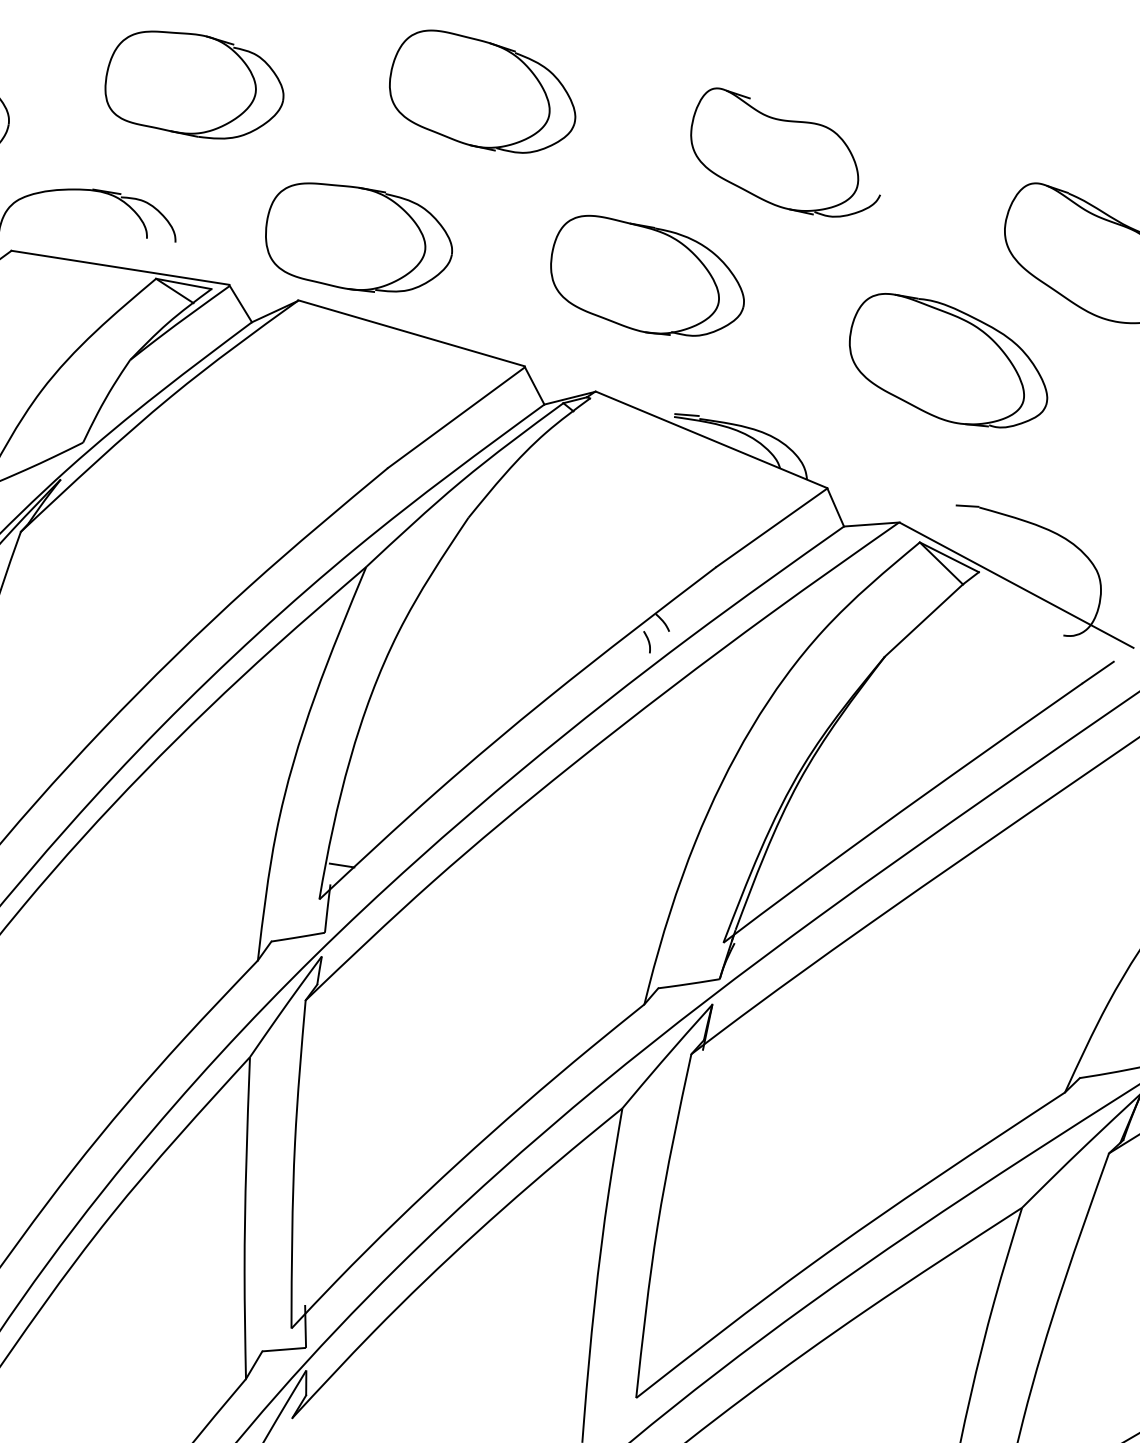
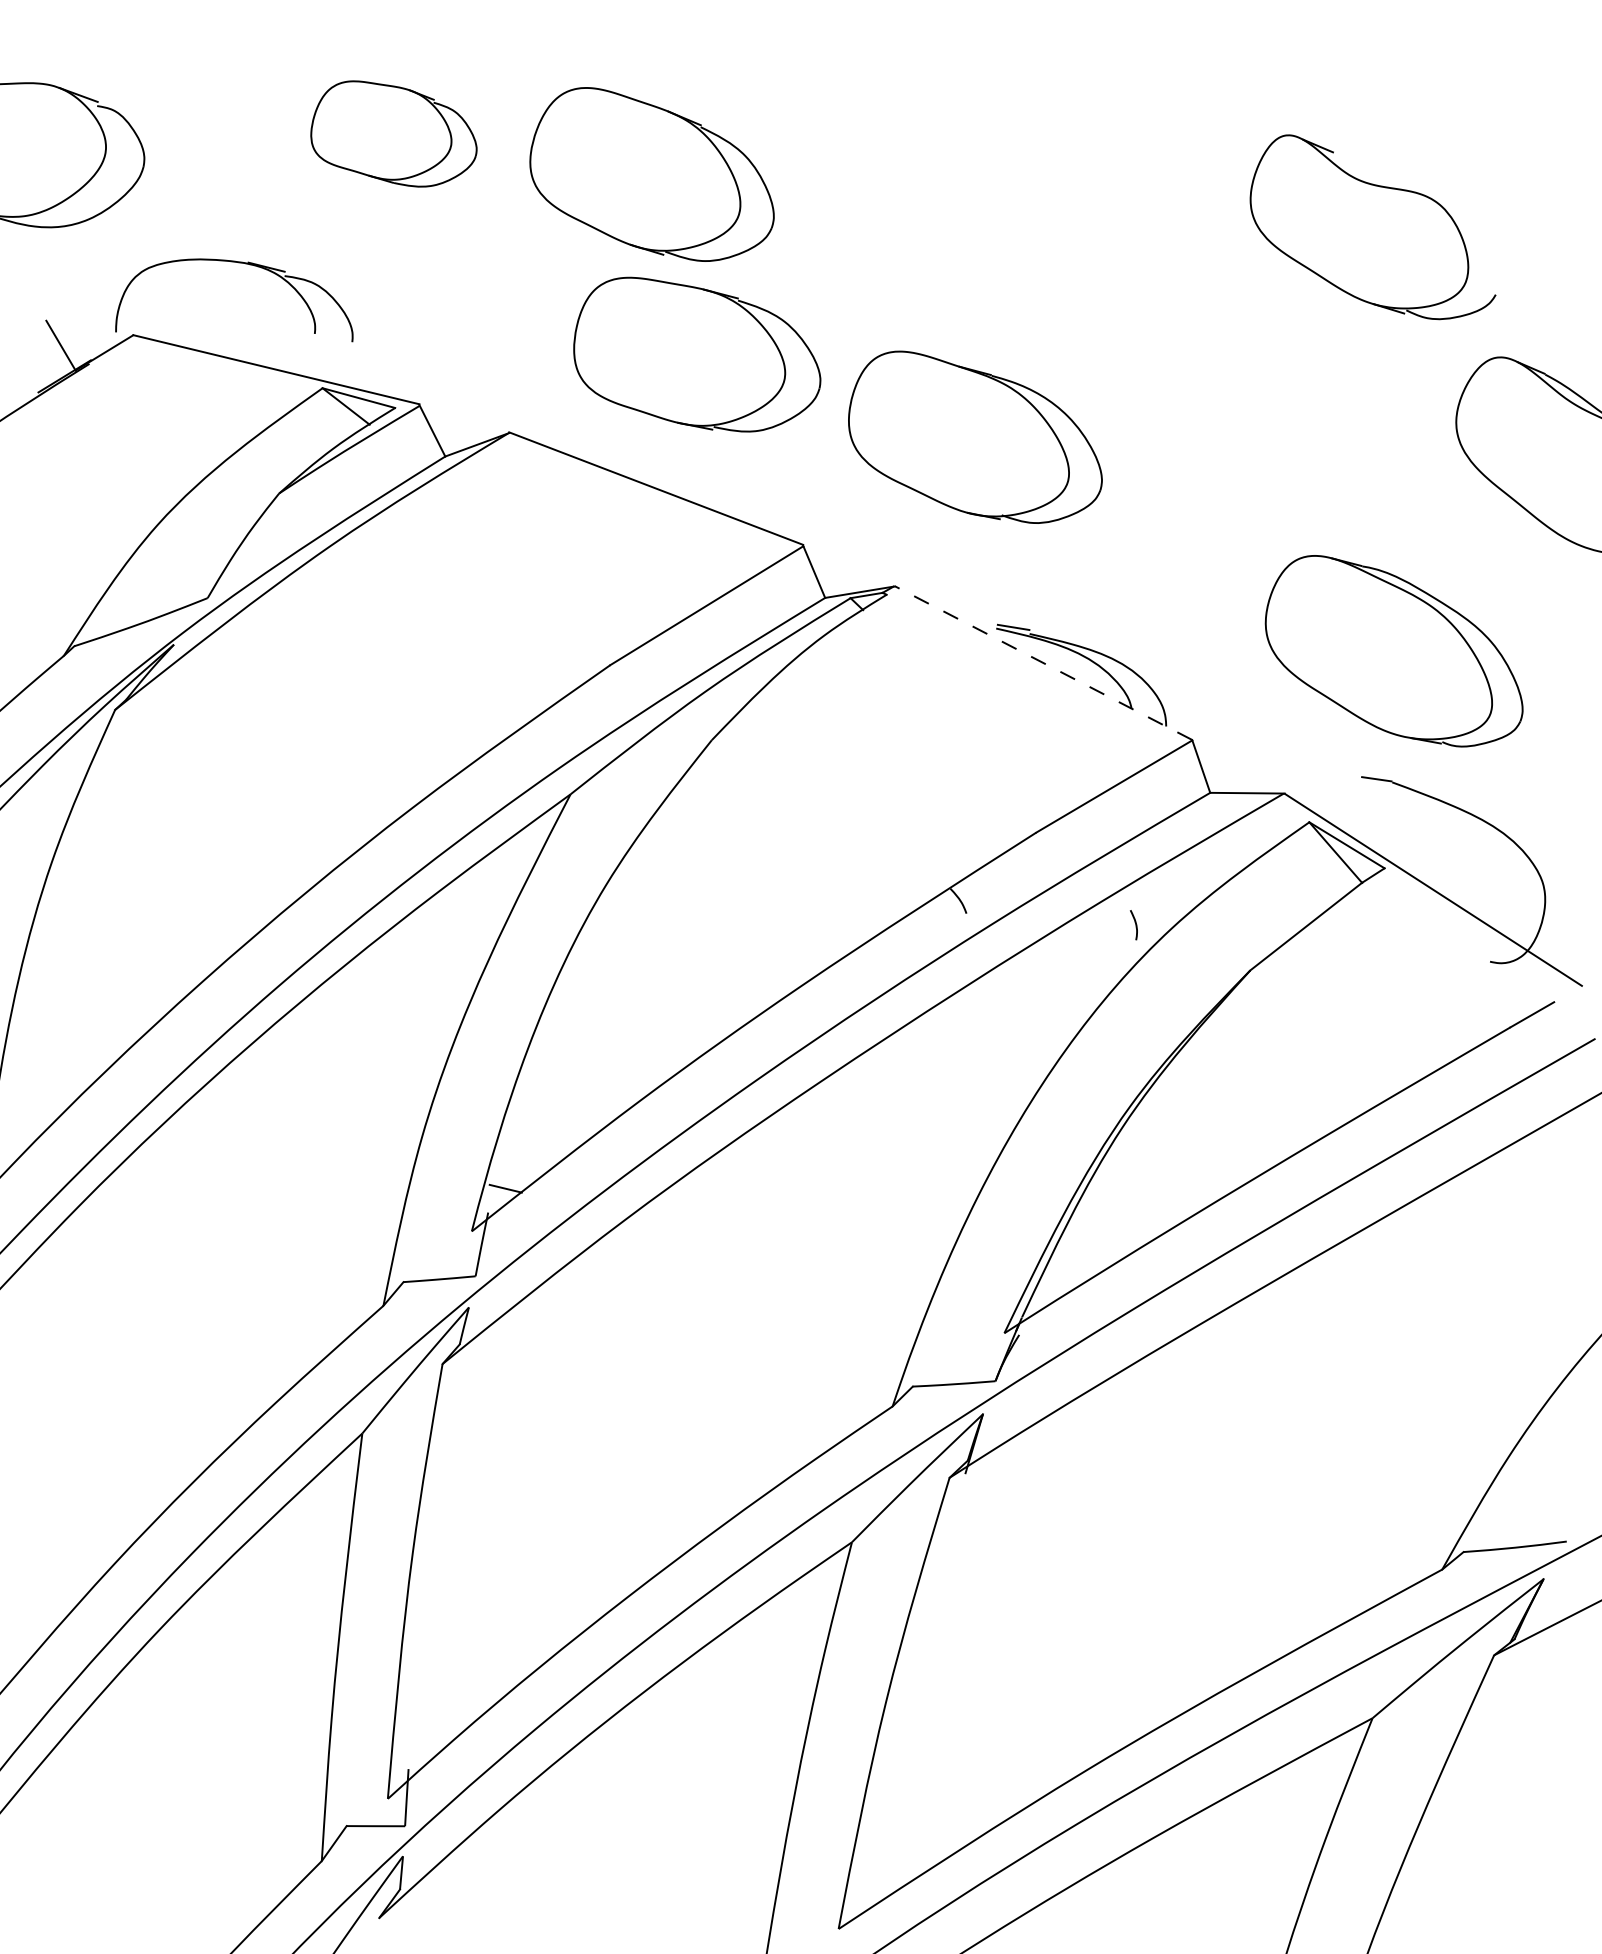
part: (193, 84) -> (393, 133), size x0.7
part: (481, 91) -> (651, 174), moved
part: (784, 152) -> (1372, 227), moved
part: (358, 236) -> (697, 354), moved
part: (947, 360) -> (1393, 651), moved
line: (710, 439) -> (1042, 662), solid -> dashed
curve: (648, 642) -> (1135, 925), moved

